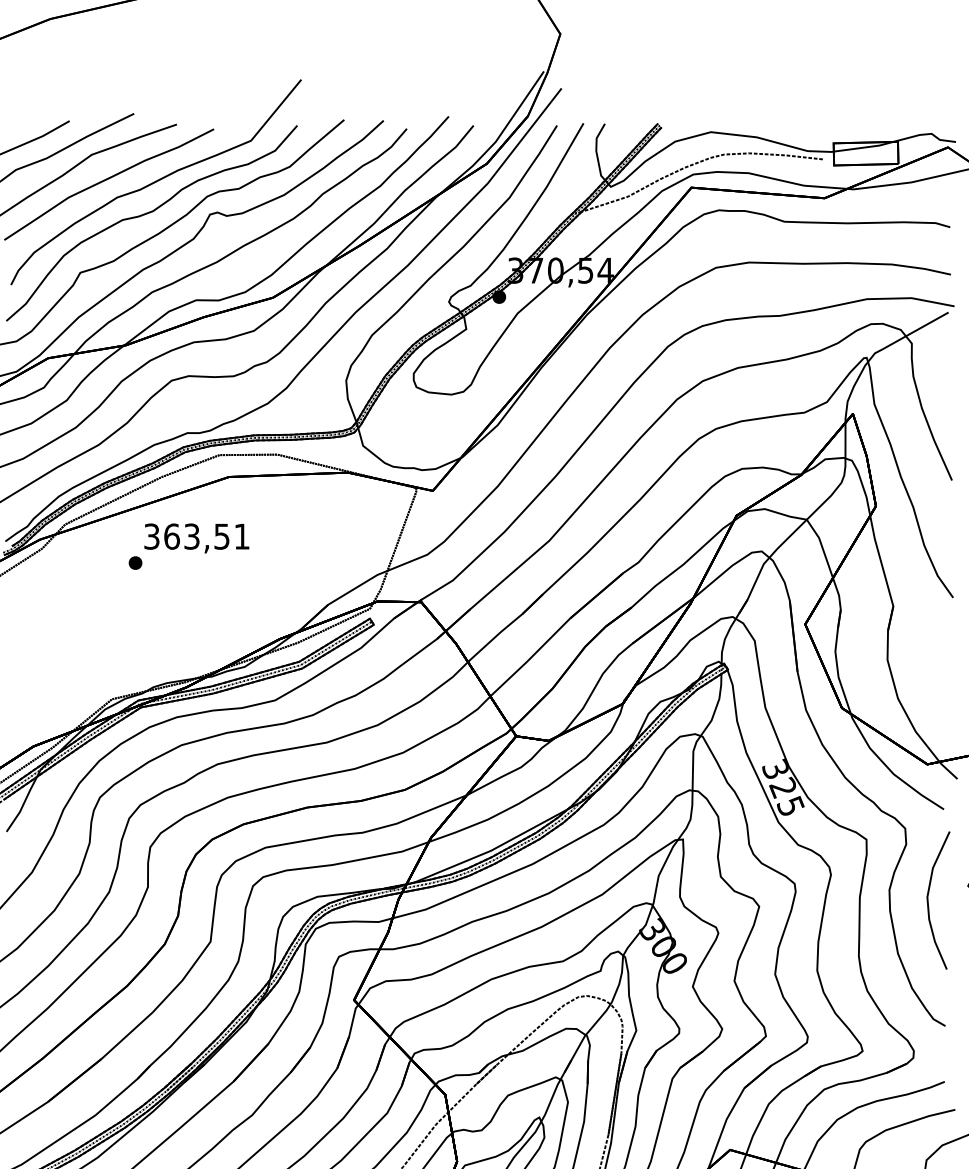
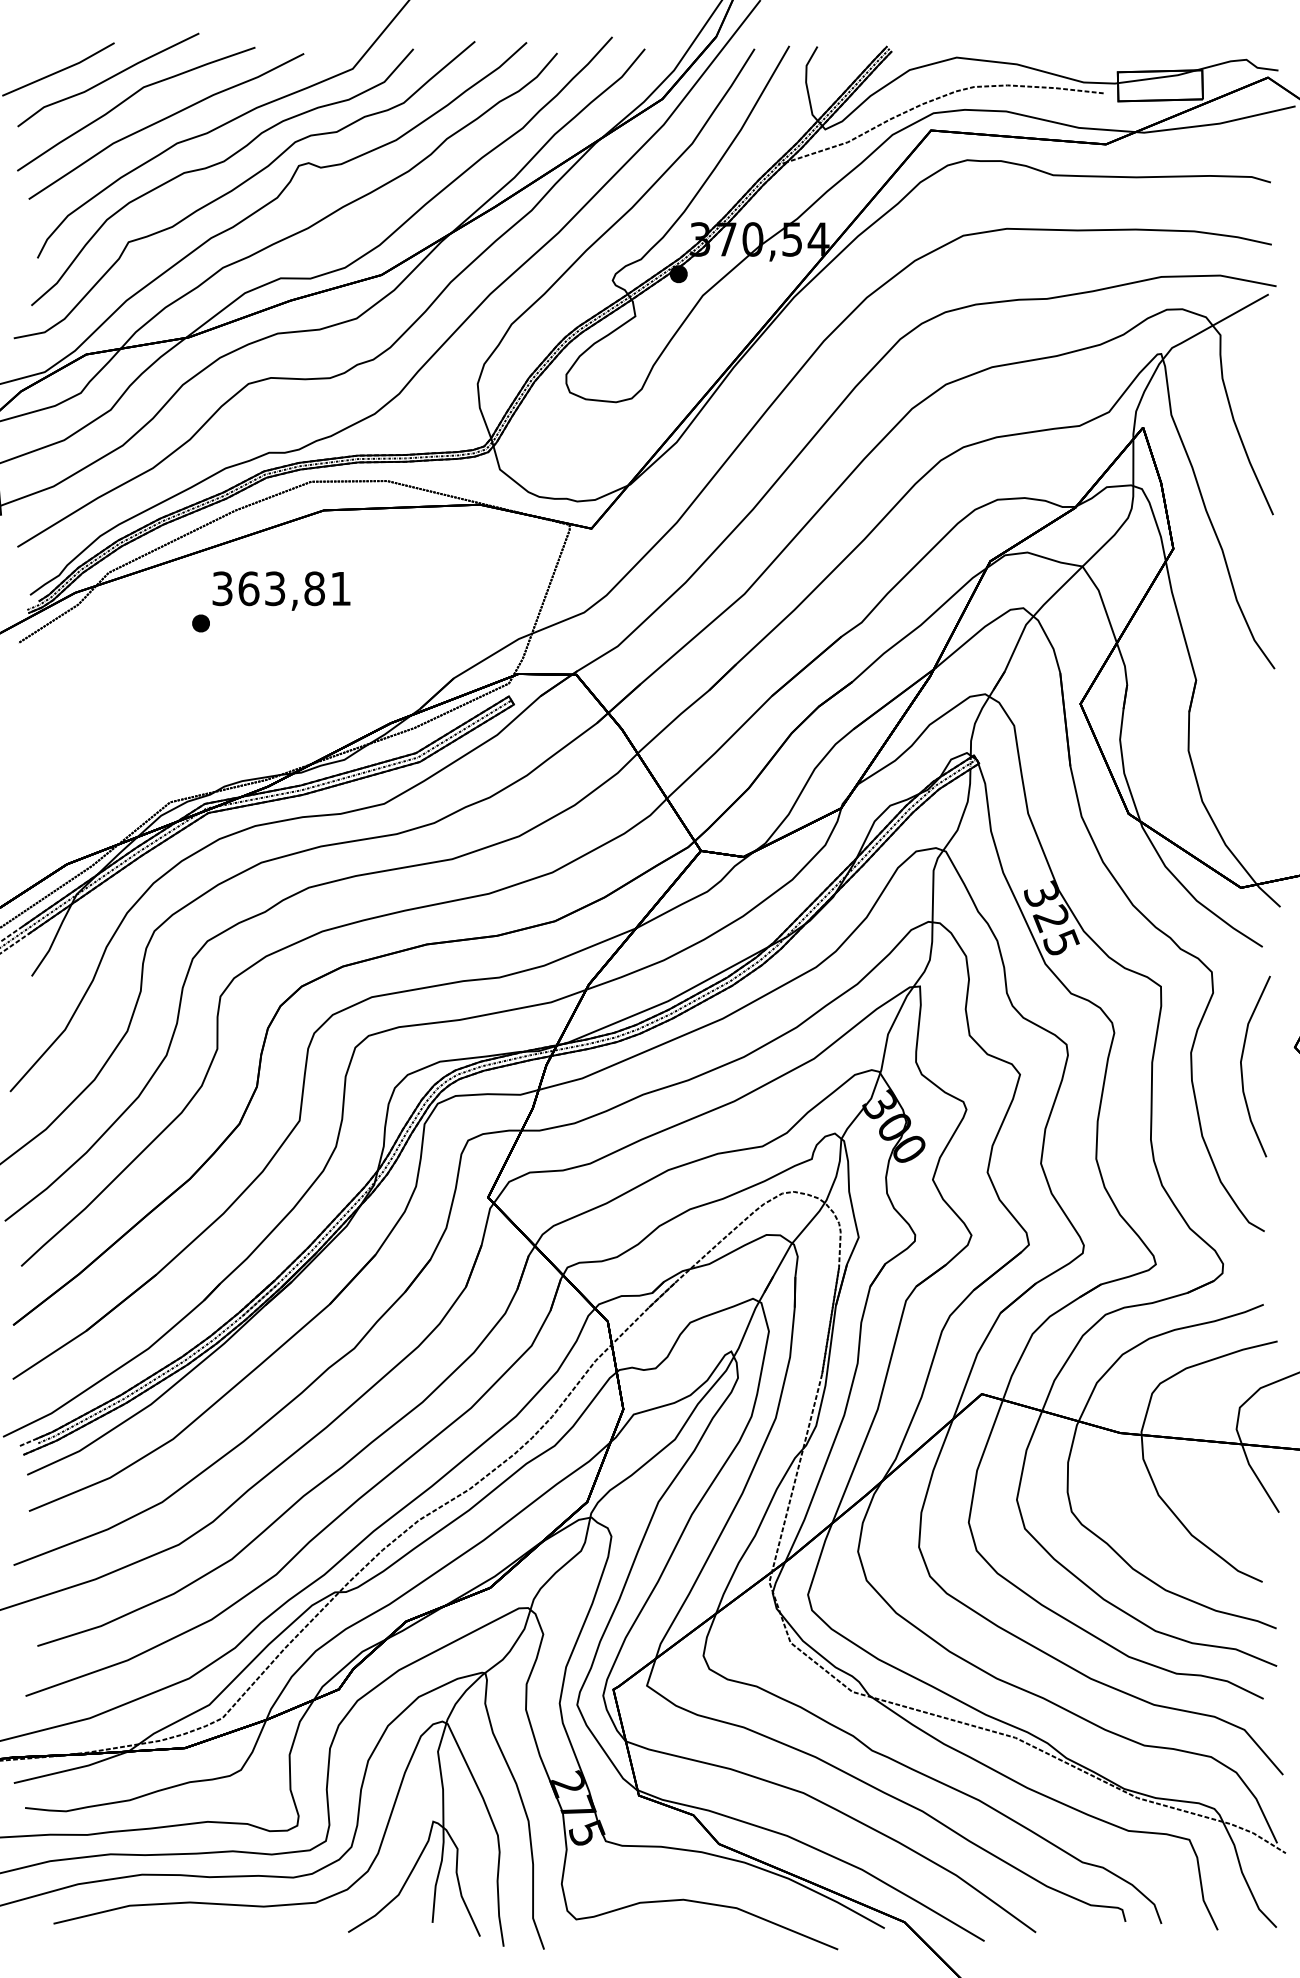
text: (221, 536) -> (314, 588), 363,51 -> 363,81

